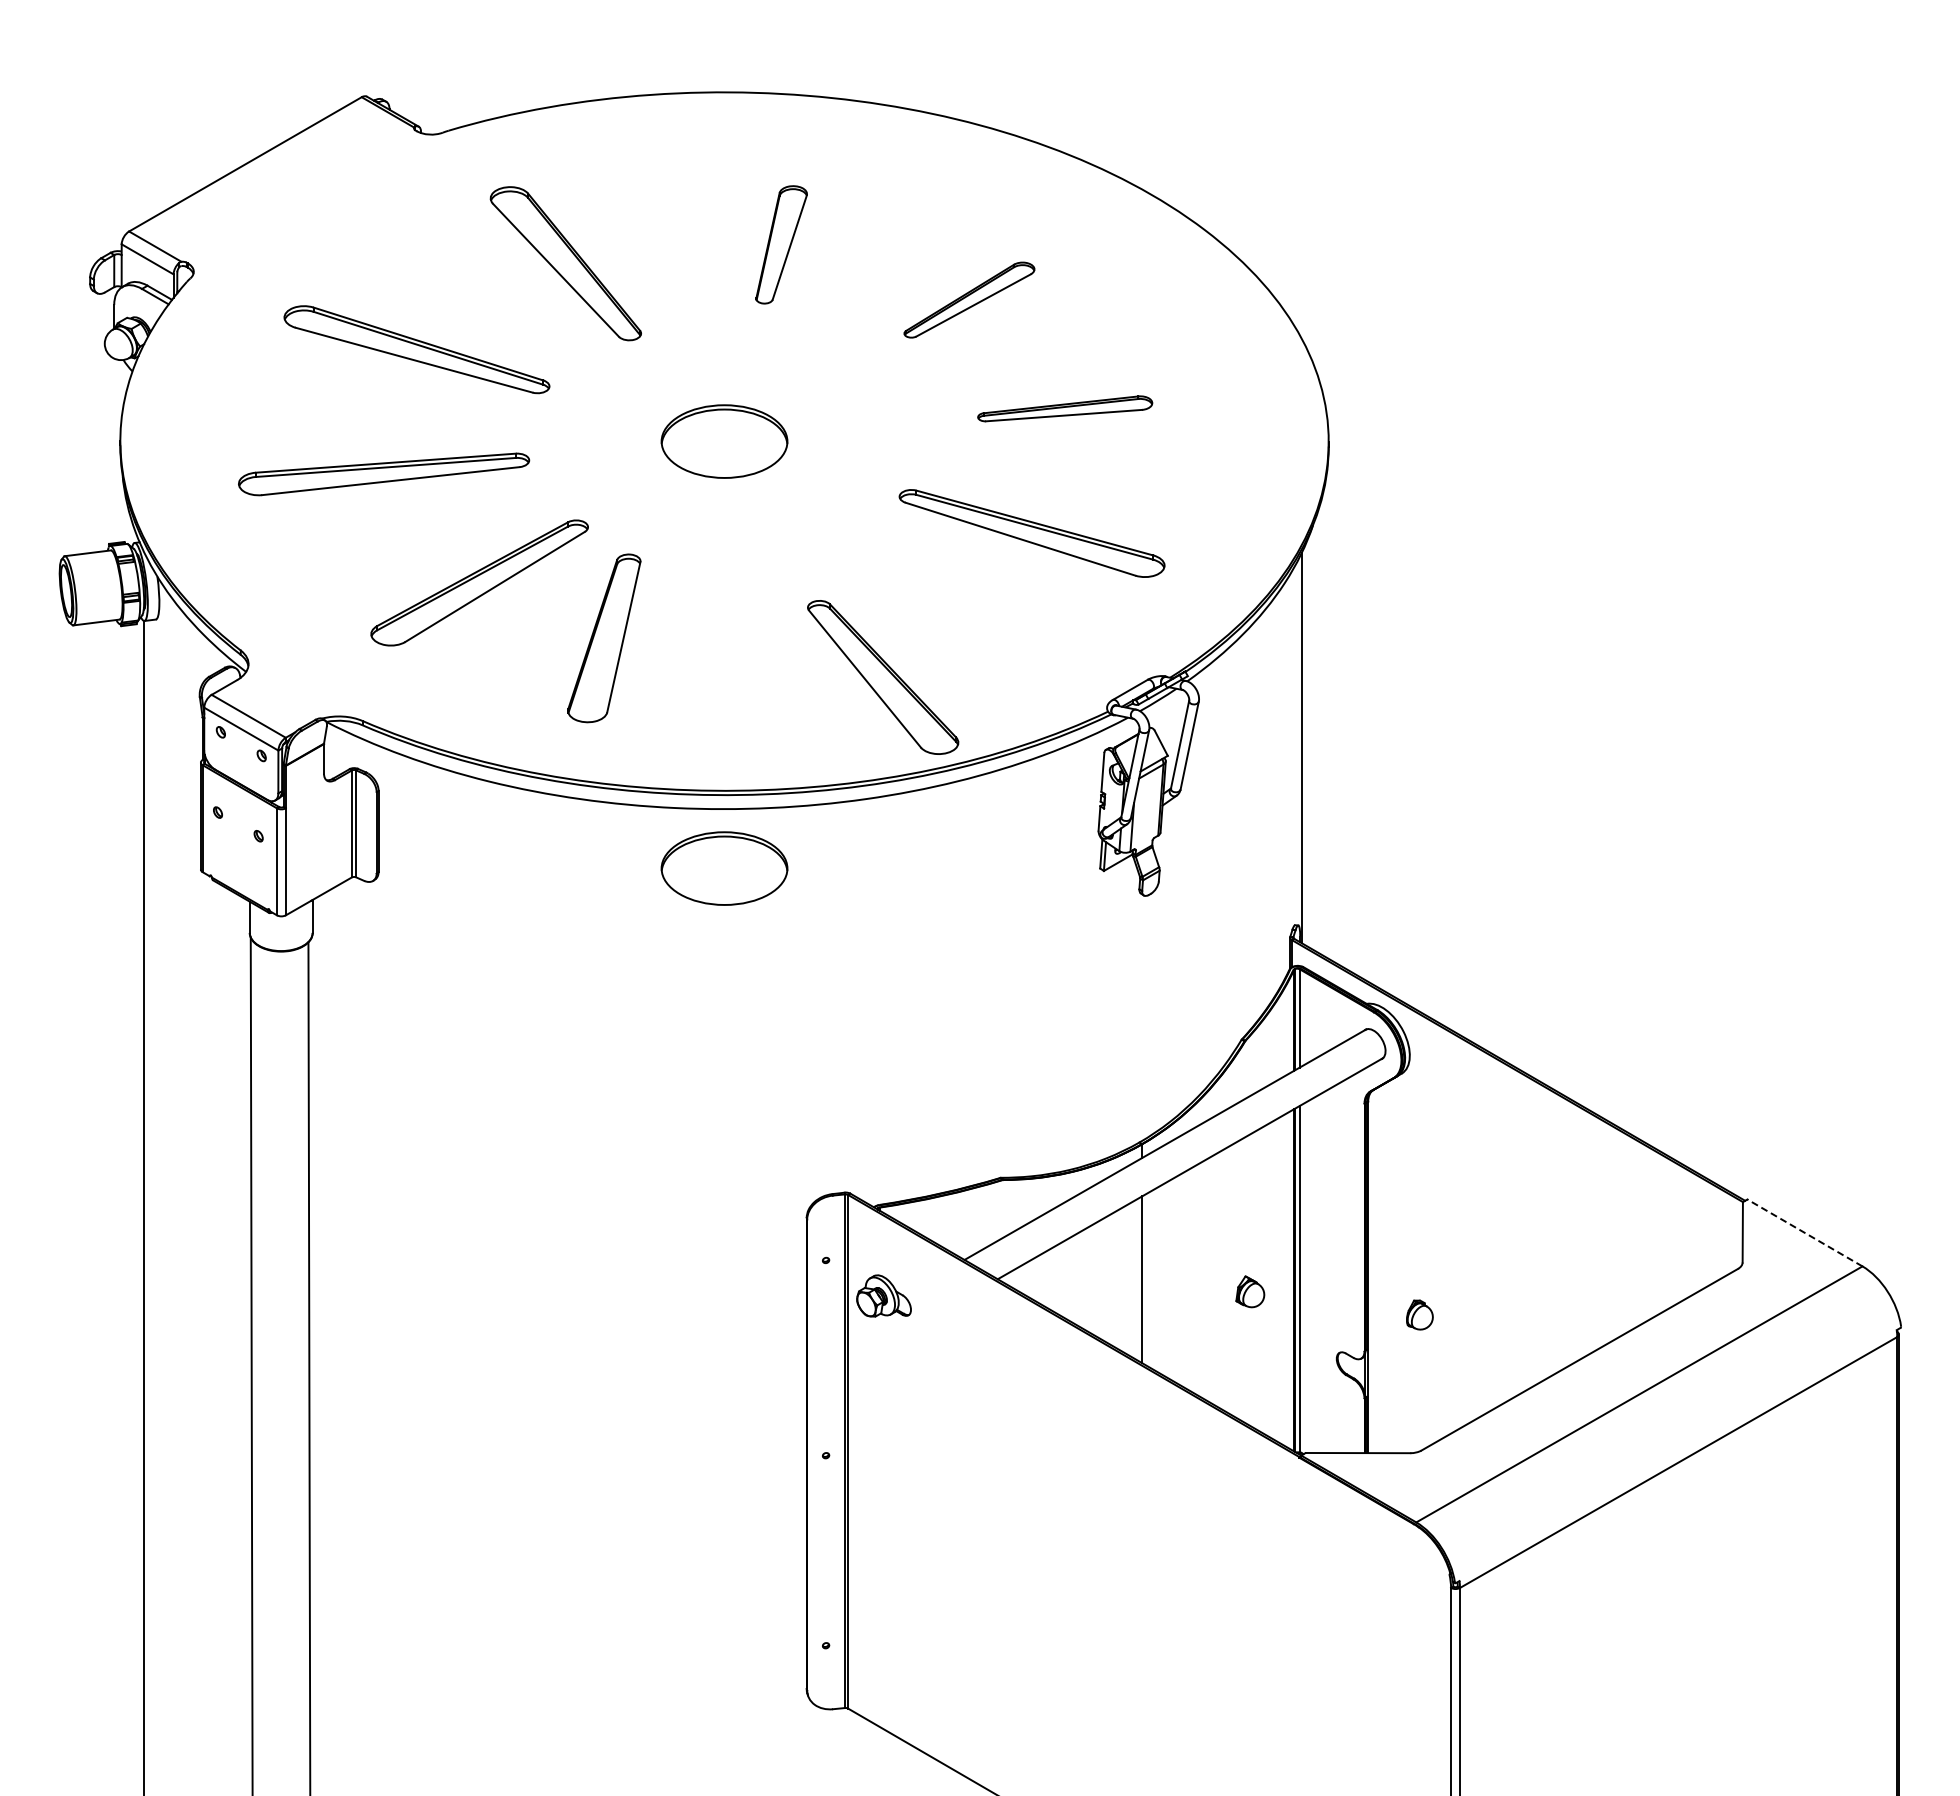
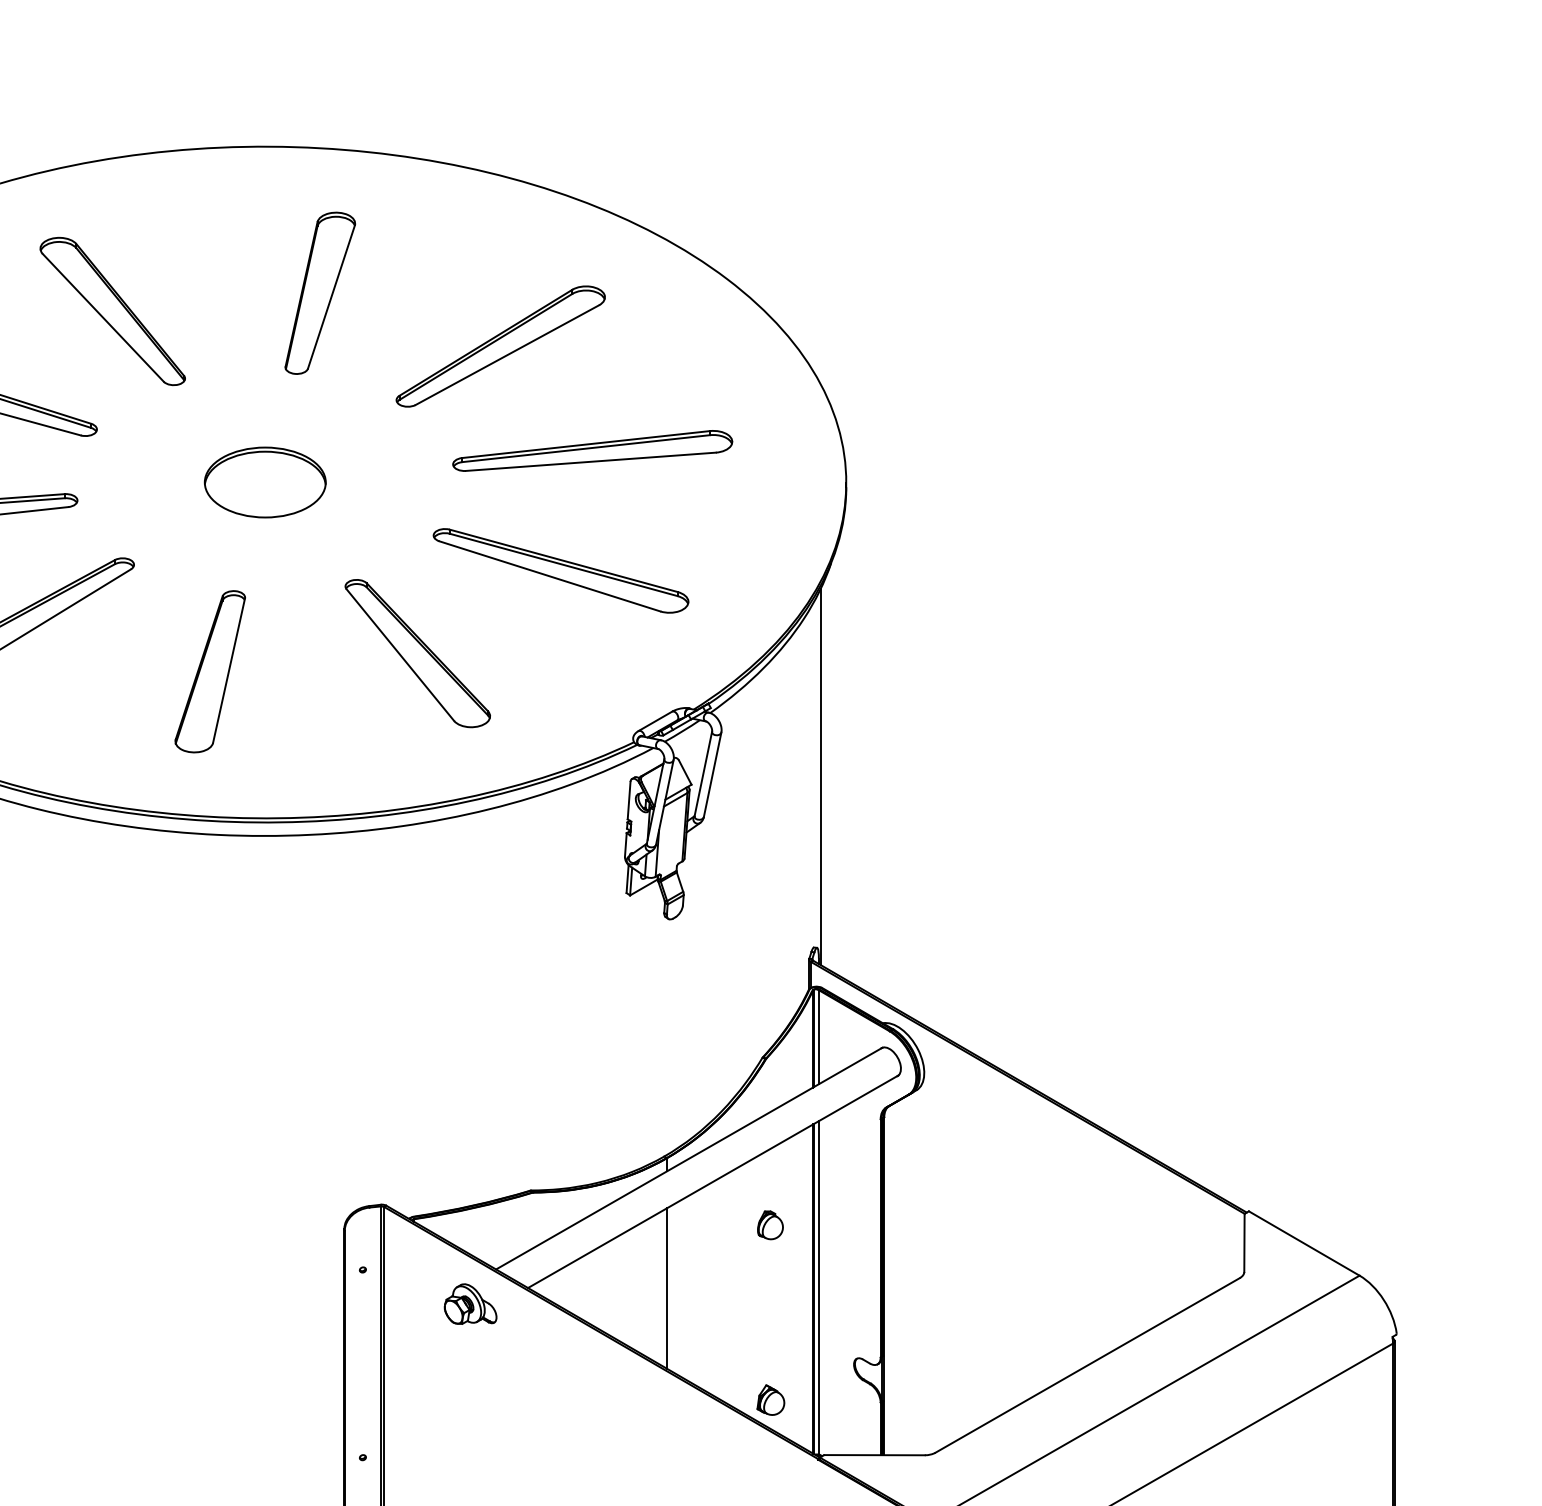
part: (781, 244) -> (320, 292), size x1.43
part: (969, 299) -> (500, 345), size x1.67
part: (1065, 408) -> (593, 450), size x1.67
part: (604, 638) -> (210, 671), moved
part: (883, 677) -> (418, 653), moved
part: (724, 868) -> (265, 893), removed
line: (1804, 1232) -> (1303, 1243), dashed -> solid
part: (1250, 1291) -> (771, 1399), moved
part: (883, 1295) -> (470, 1303), moved
part: (1419, 1314) -> (770, 1224), moved

